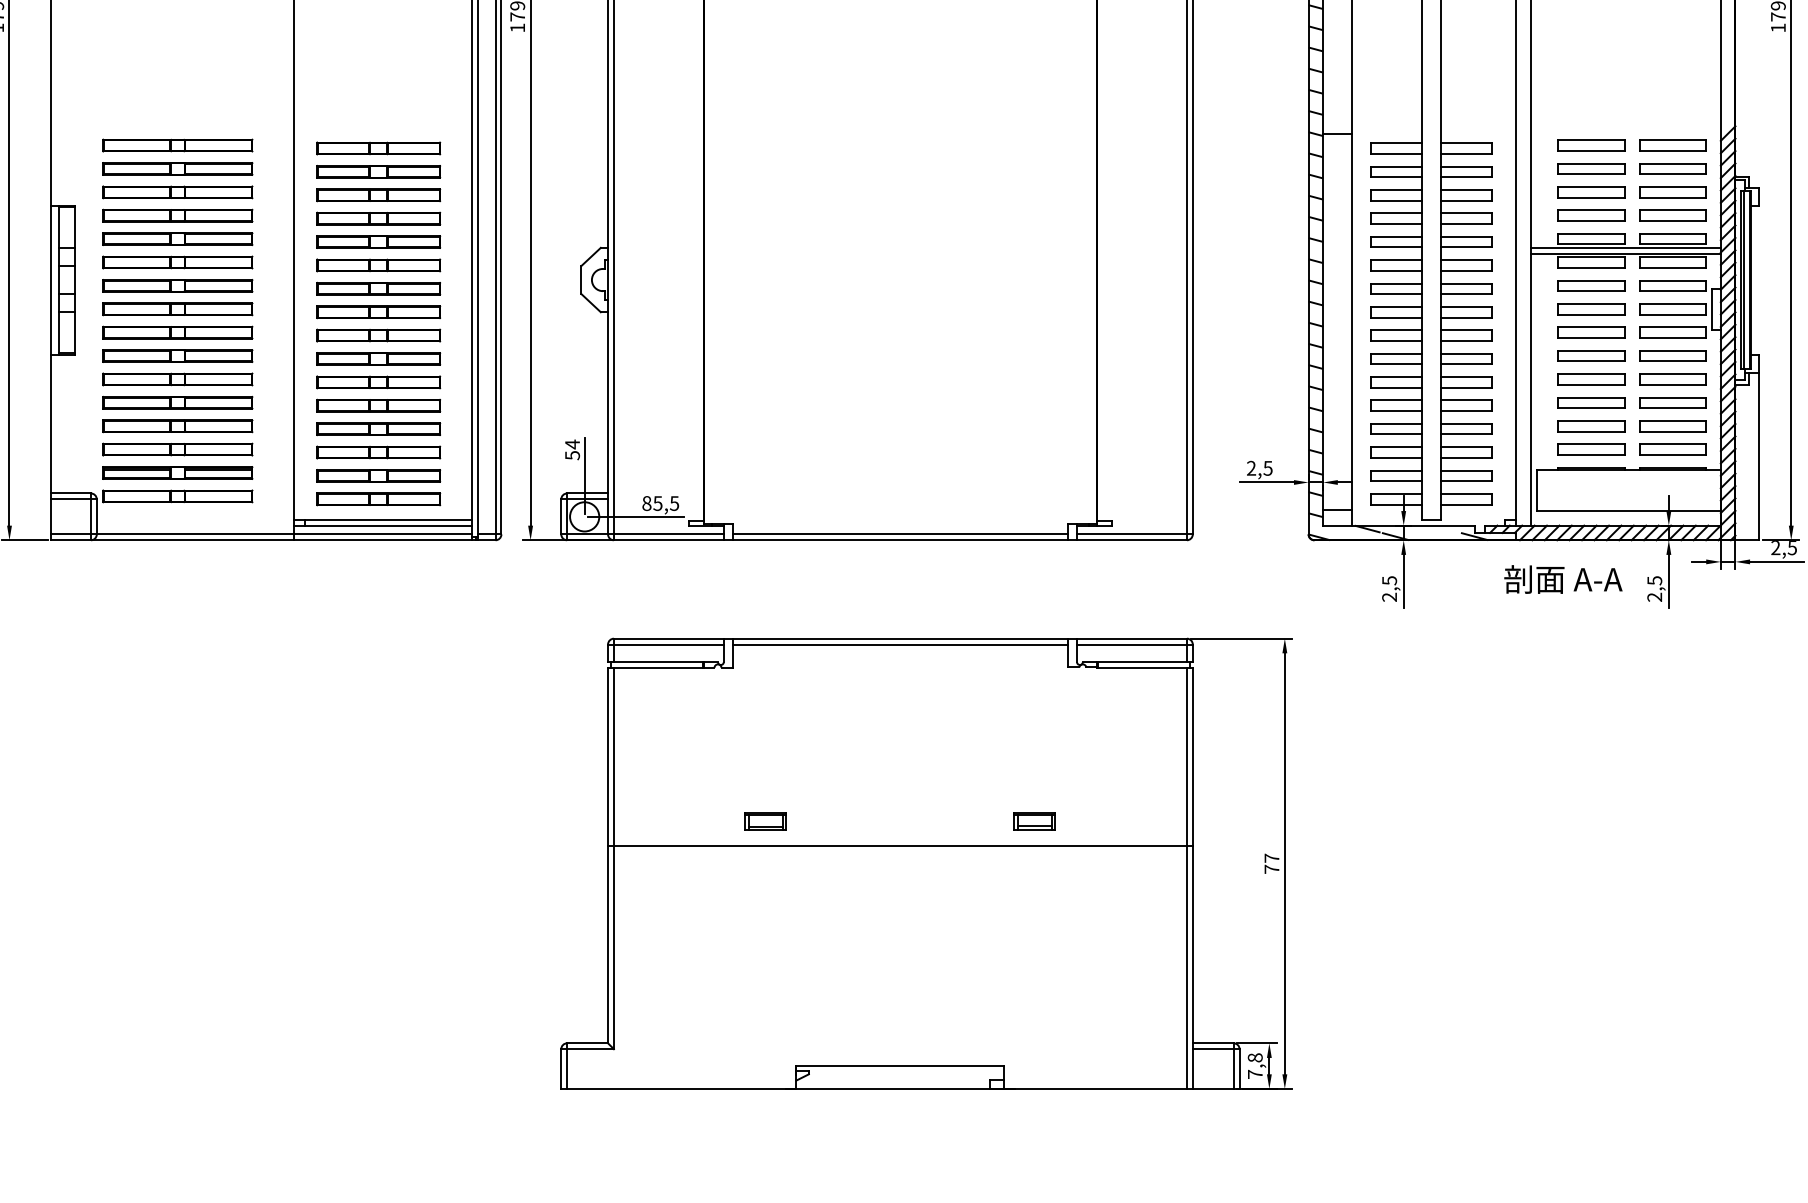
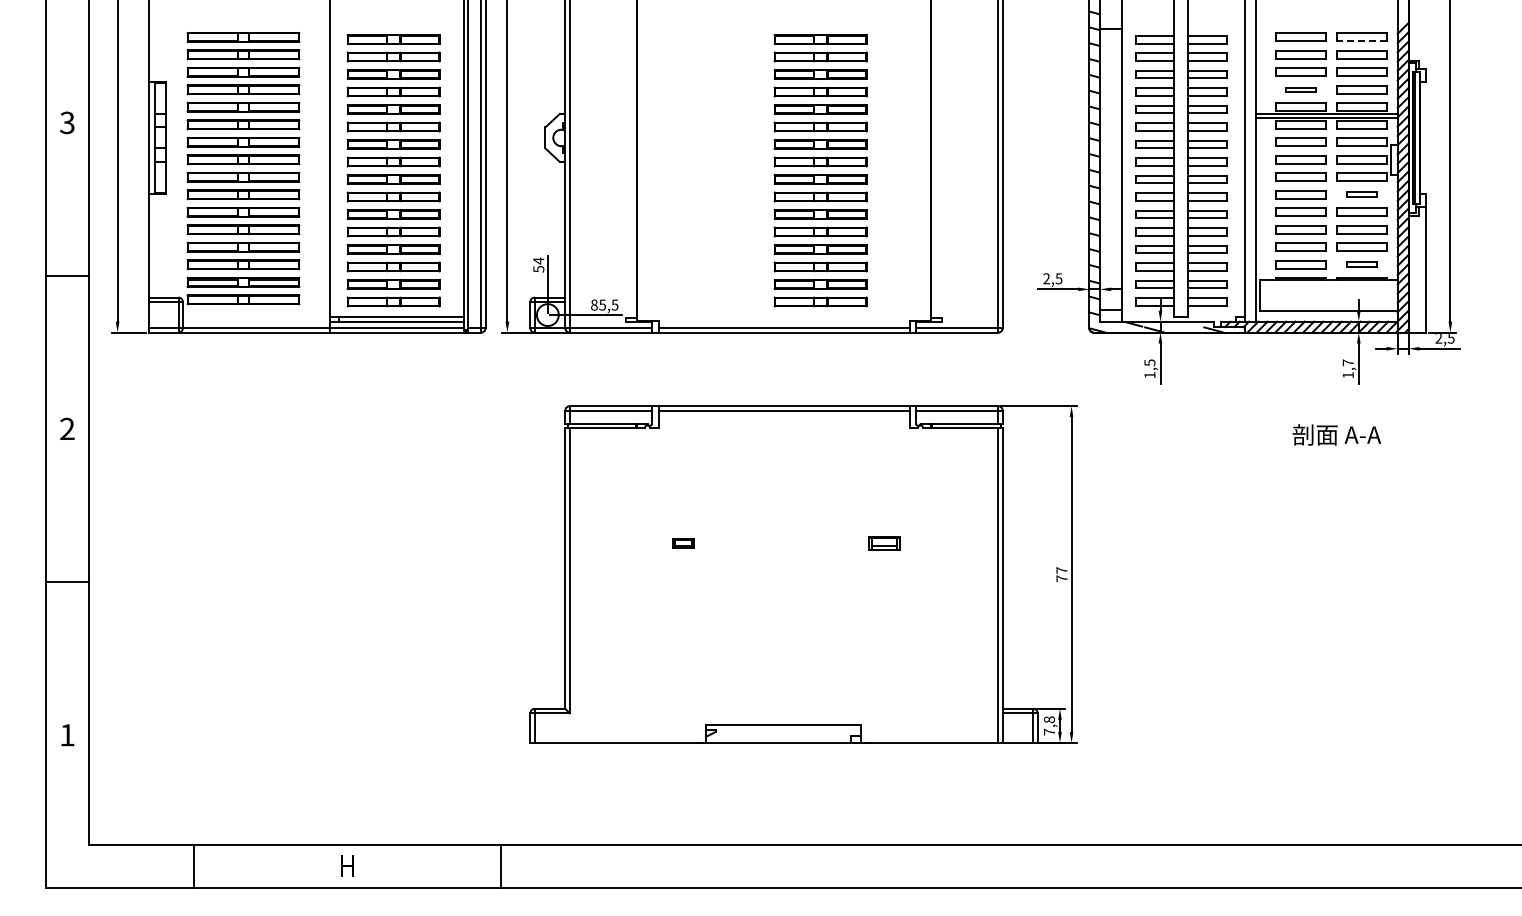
line: (1672, 151) -> (1361, 41), solid -> dashed
part: (1590, 215) -> (1300, 89), size x0.6
part: (949, 323) -> (820, 170), added
part: (1672, 355) -> (1361, 194), size x0.6
part: (1672, 449) -> (1361, 264), size x0.6
text: (1562, 578) -> (1336, 434), moved
text: (1653, 588) -> (1347, 368), 2,5 -> 1,7
text: (1389, 596) -> (1149, 374), 2,5 -> 1,5
part: (766, 822) -> (683, 543), size x0.7
line: (899, 846) -> (783, 561), removed

